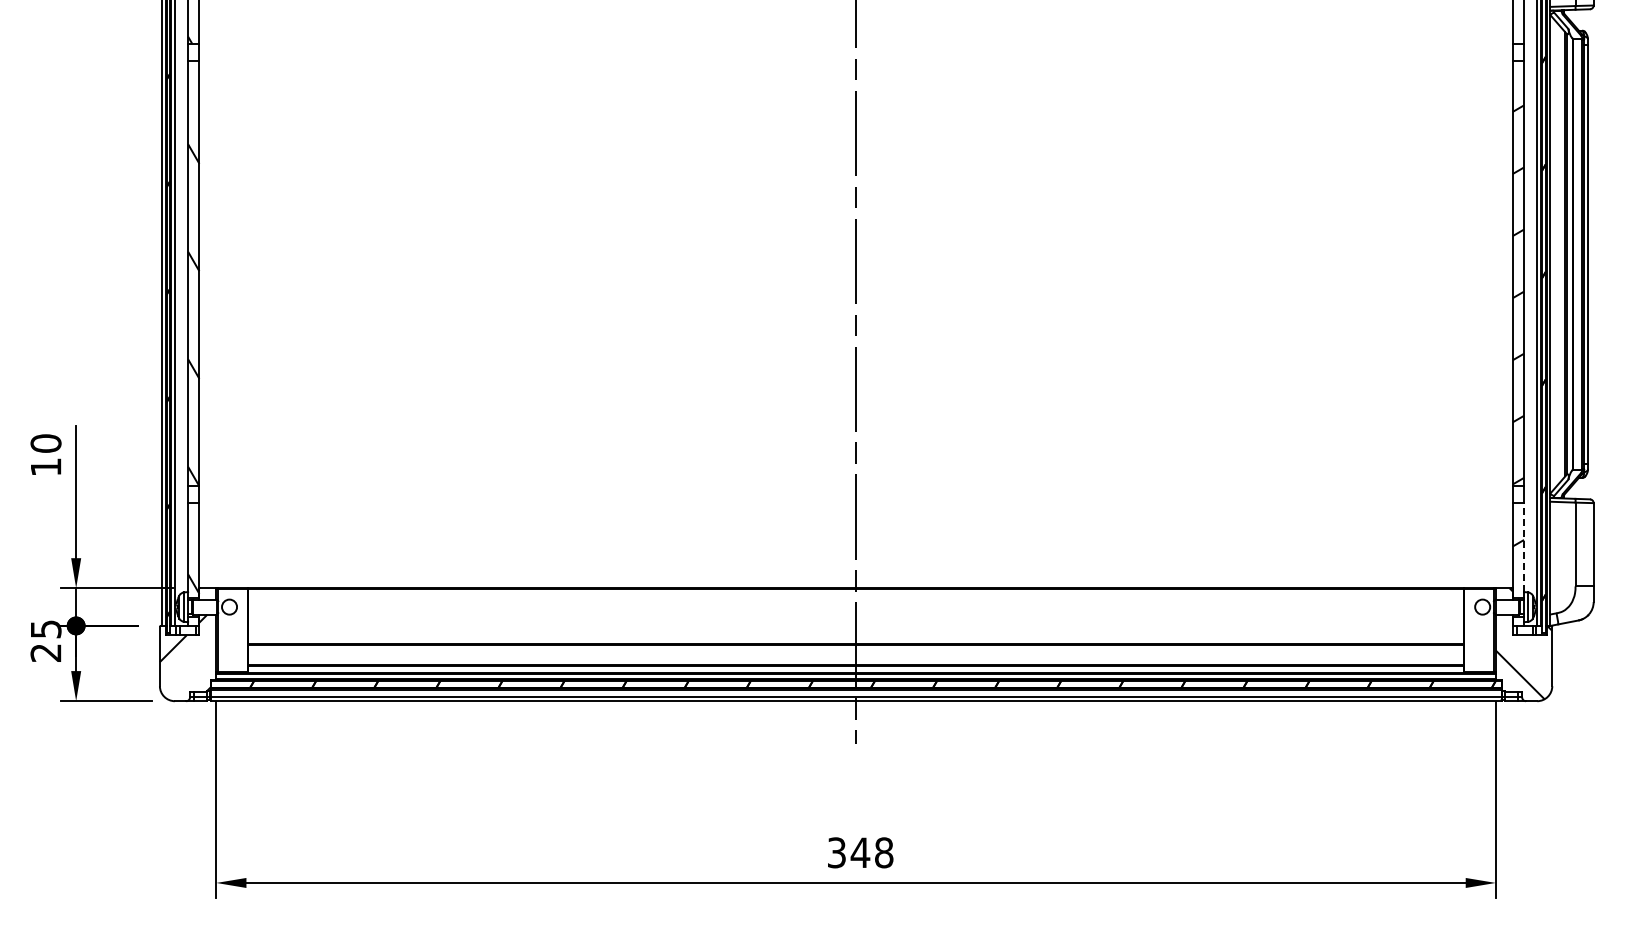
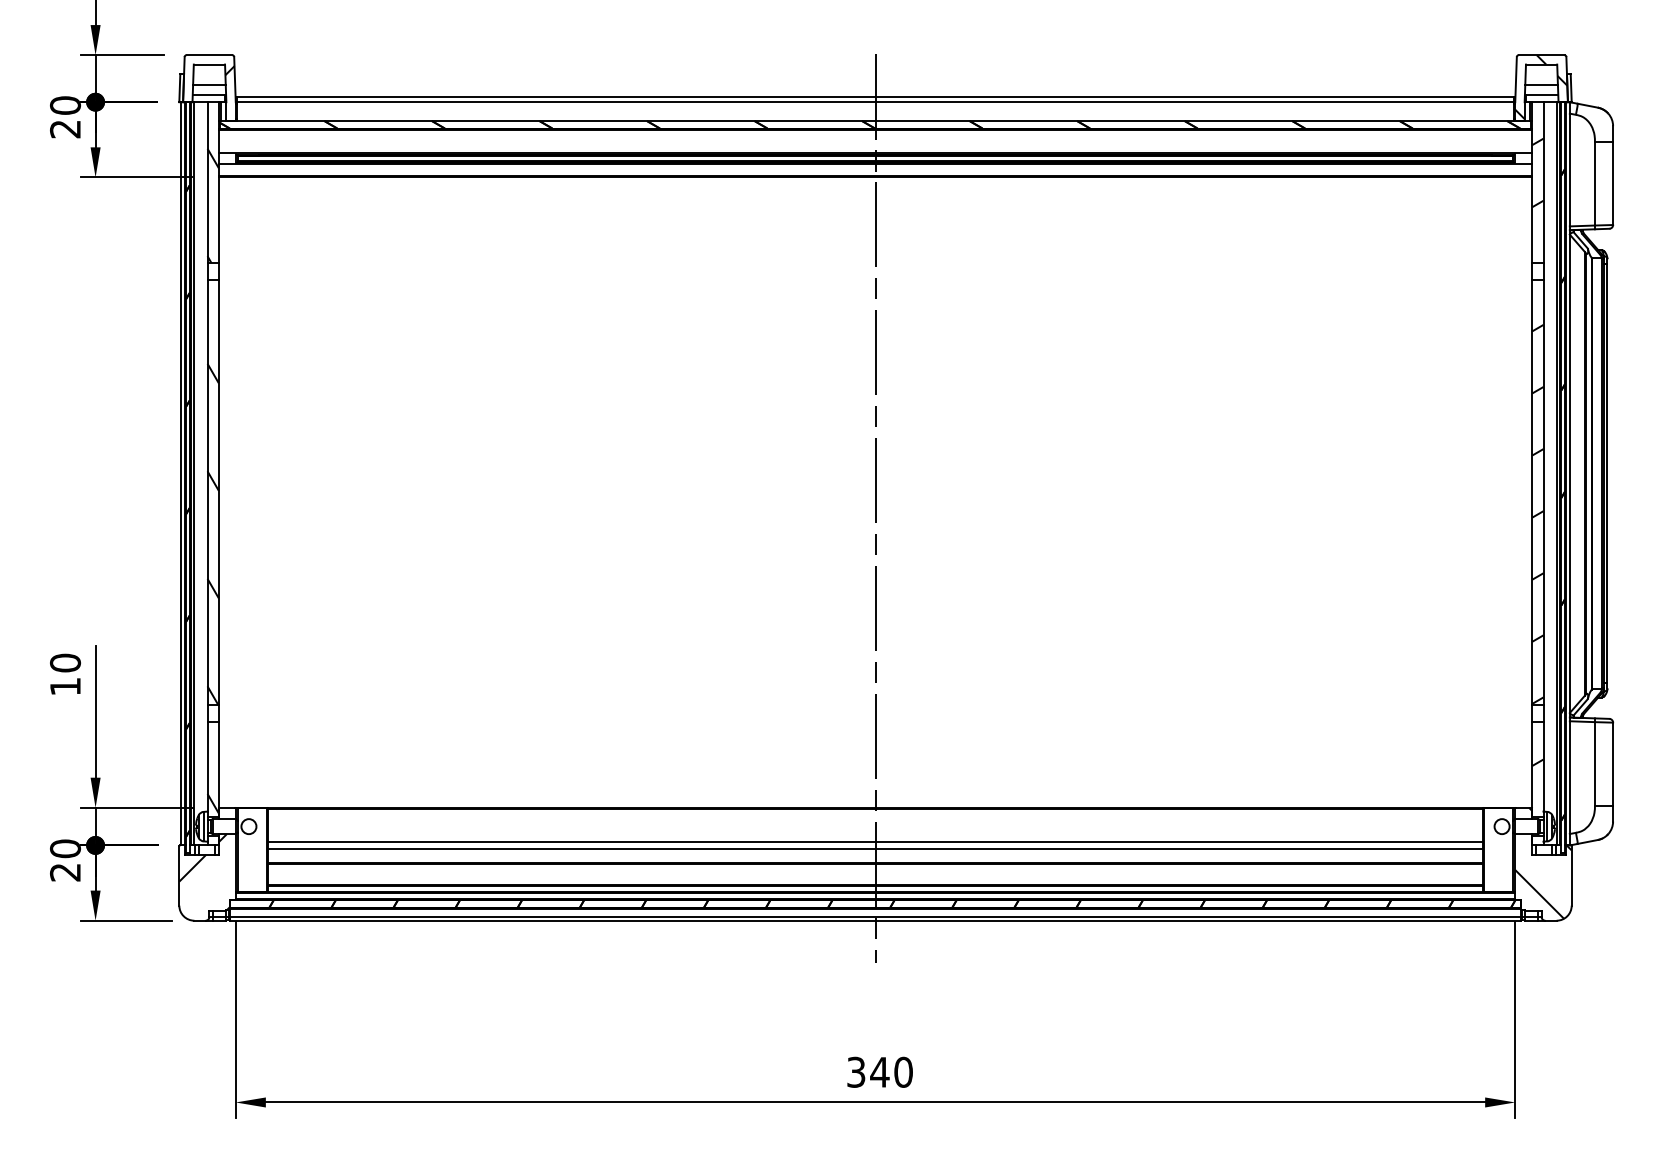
line: (1524, 546) -> (1543, 766), dashed -> solid
line: (856, 621) -> (875, 841), added
text: (46, 628) -> (65, 848), 25 -> 20
line: (856, 629) -> (875, 849), added
text: (884, 852) -> (903, 1072), 348 -> 340

